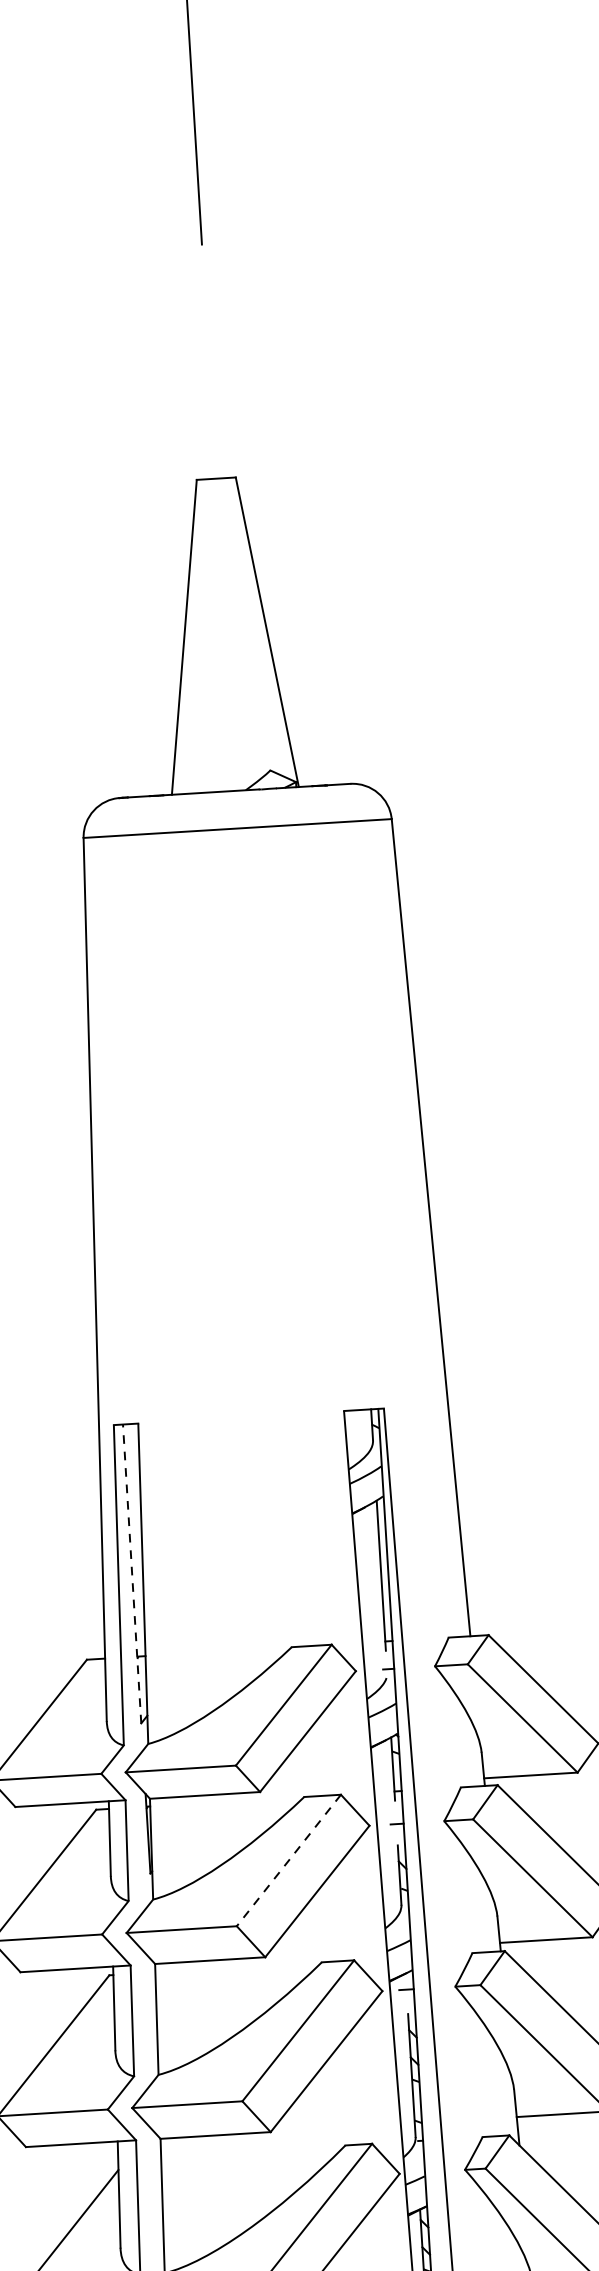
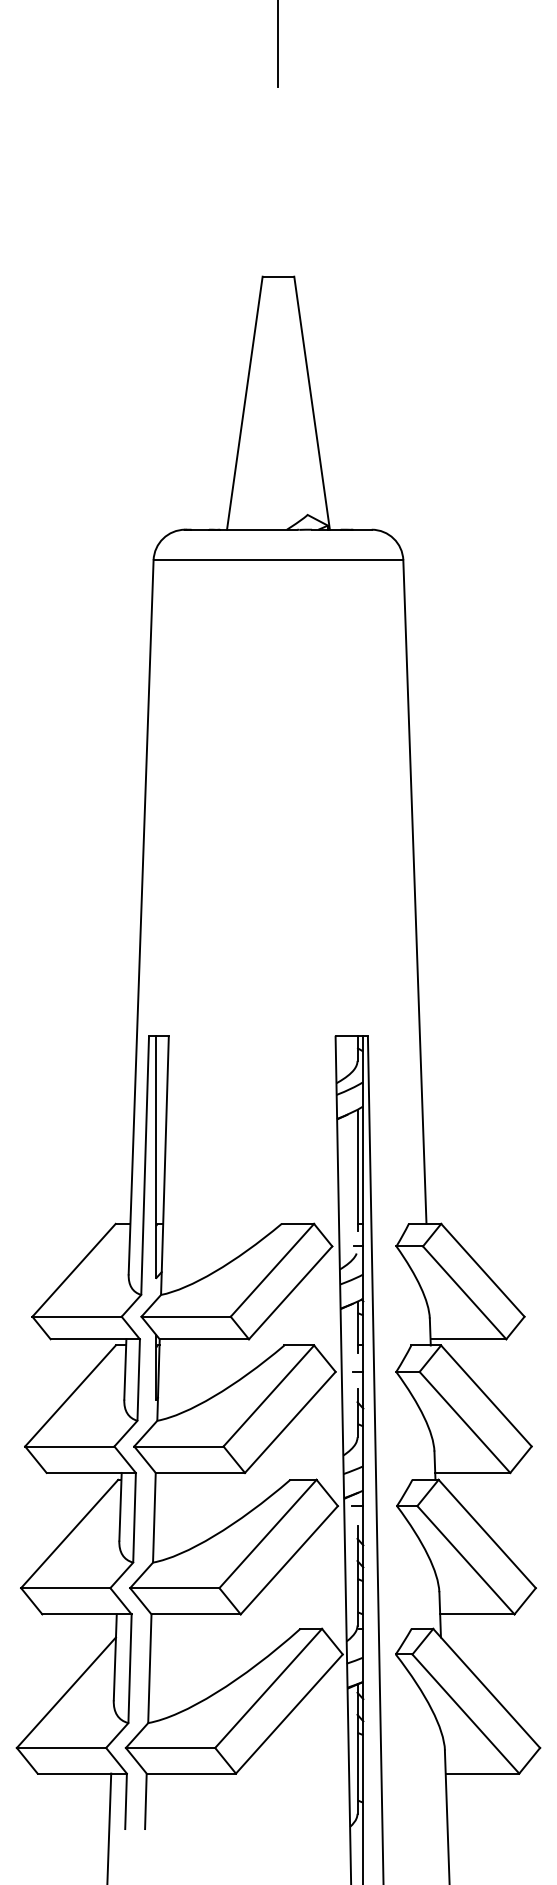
line: (132, 1573) -> (156, 1156), dashed -> solid
line: (288, 1859) -> (268, 1395), dashed -> solid

